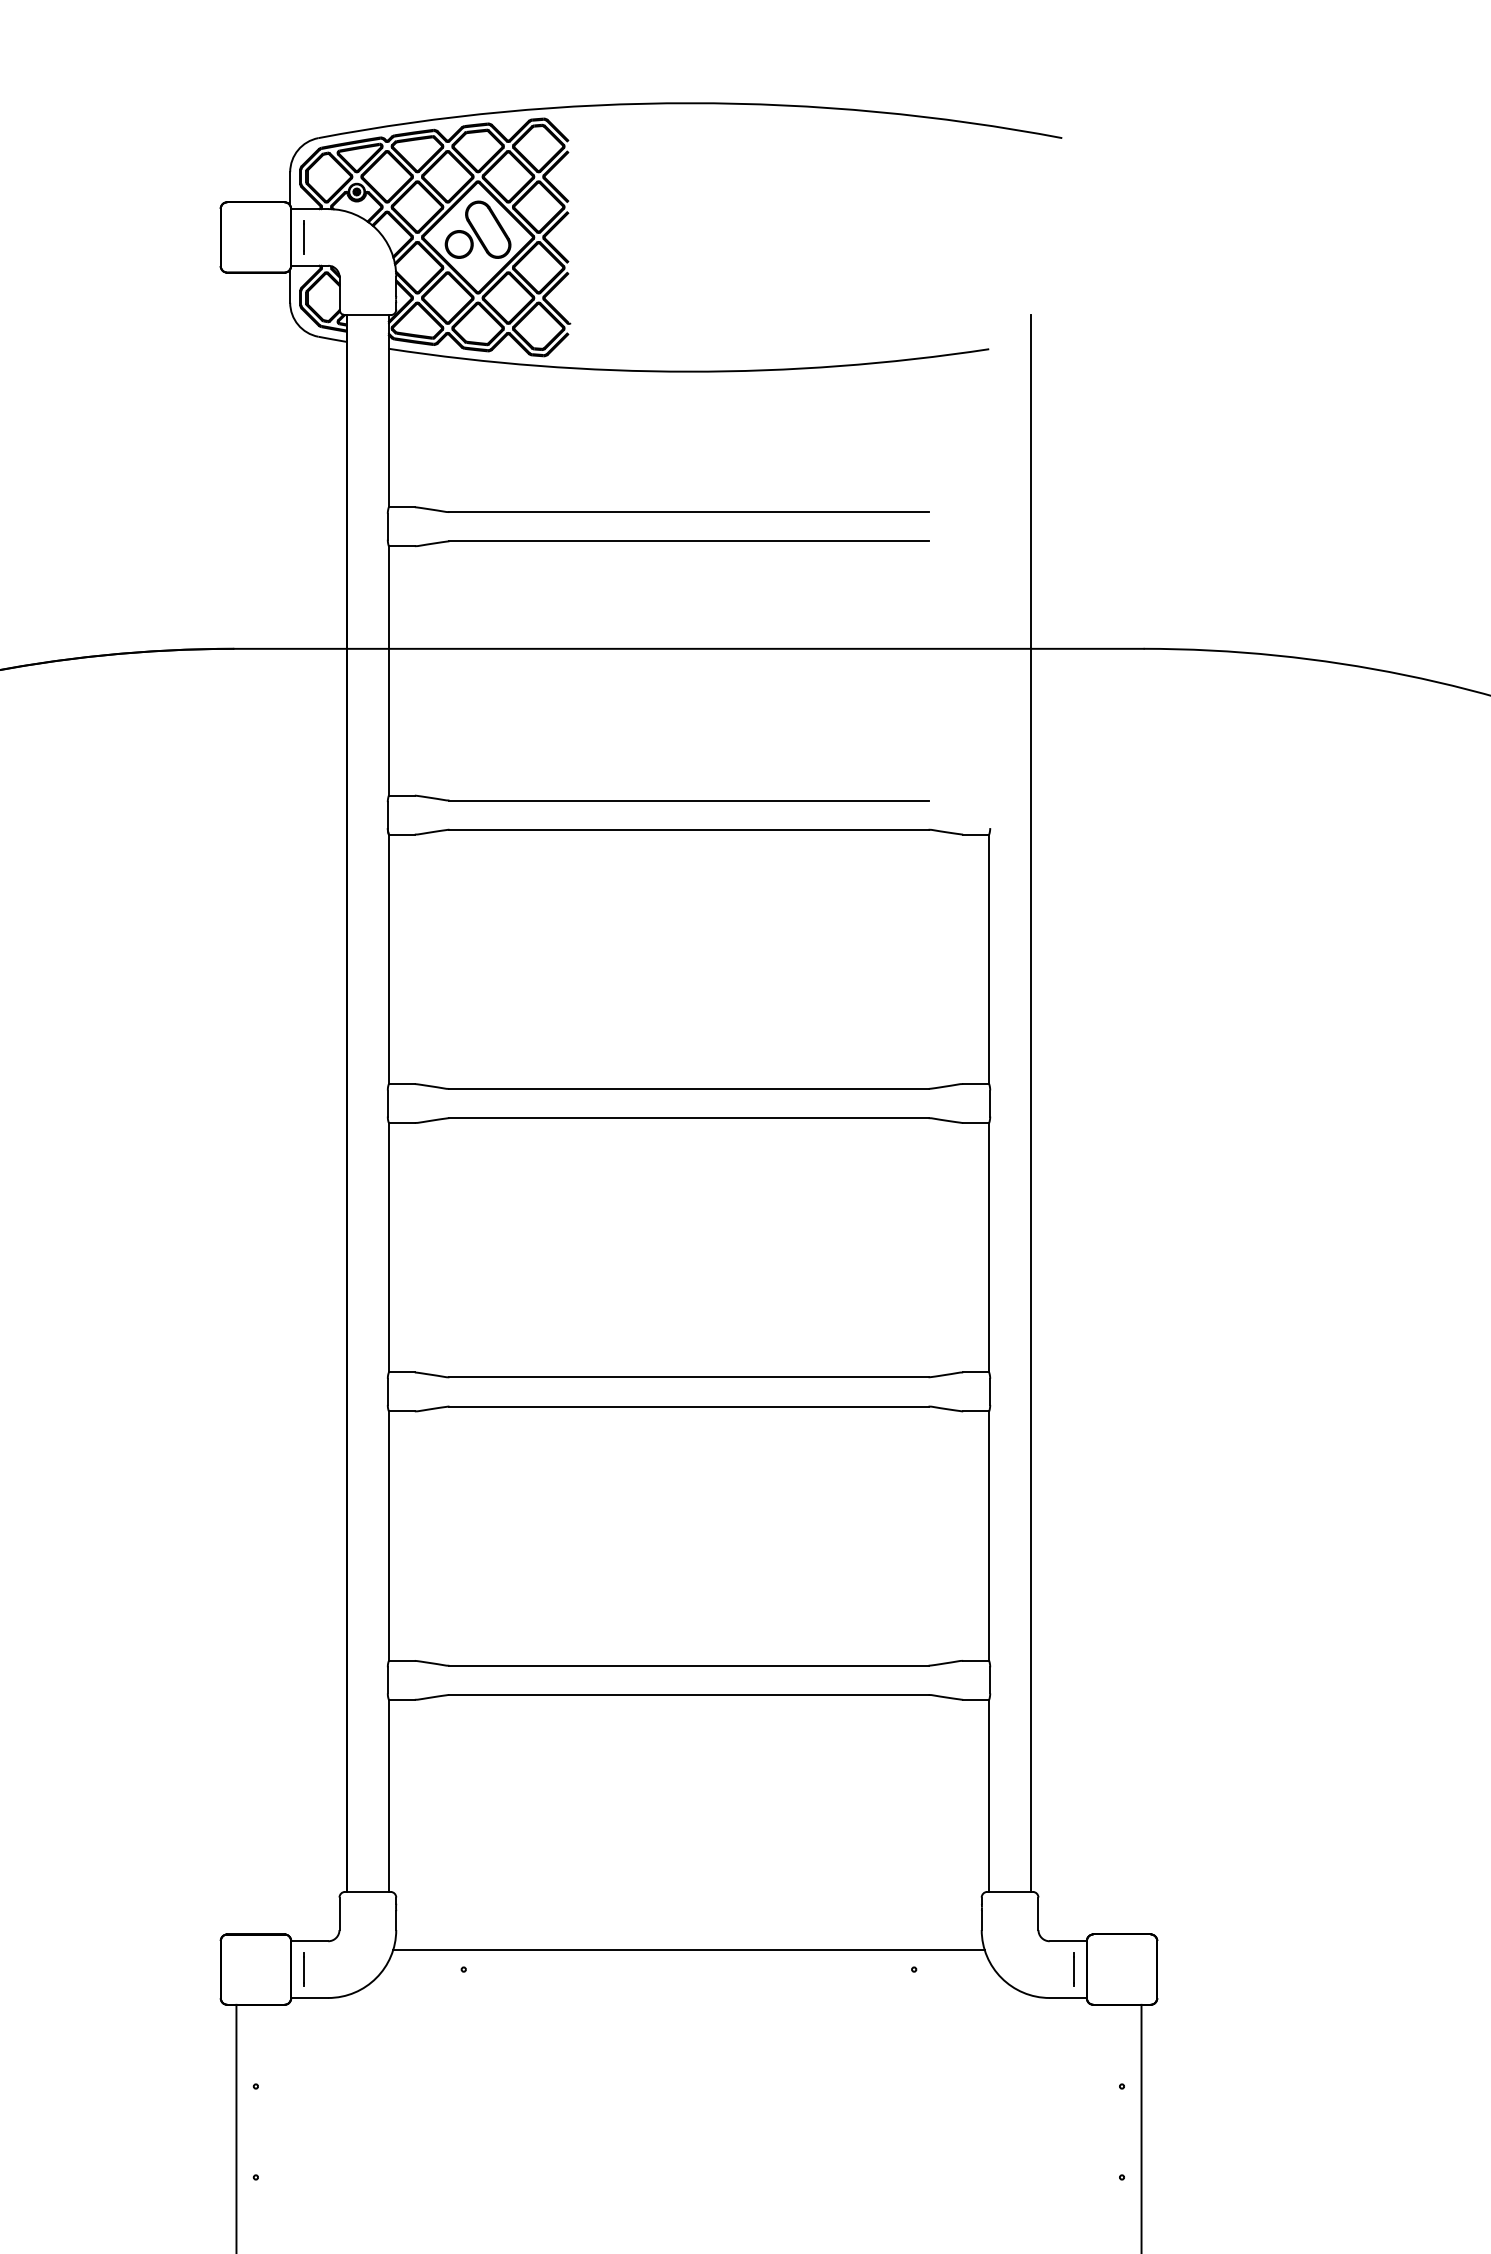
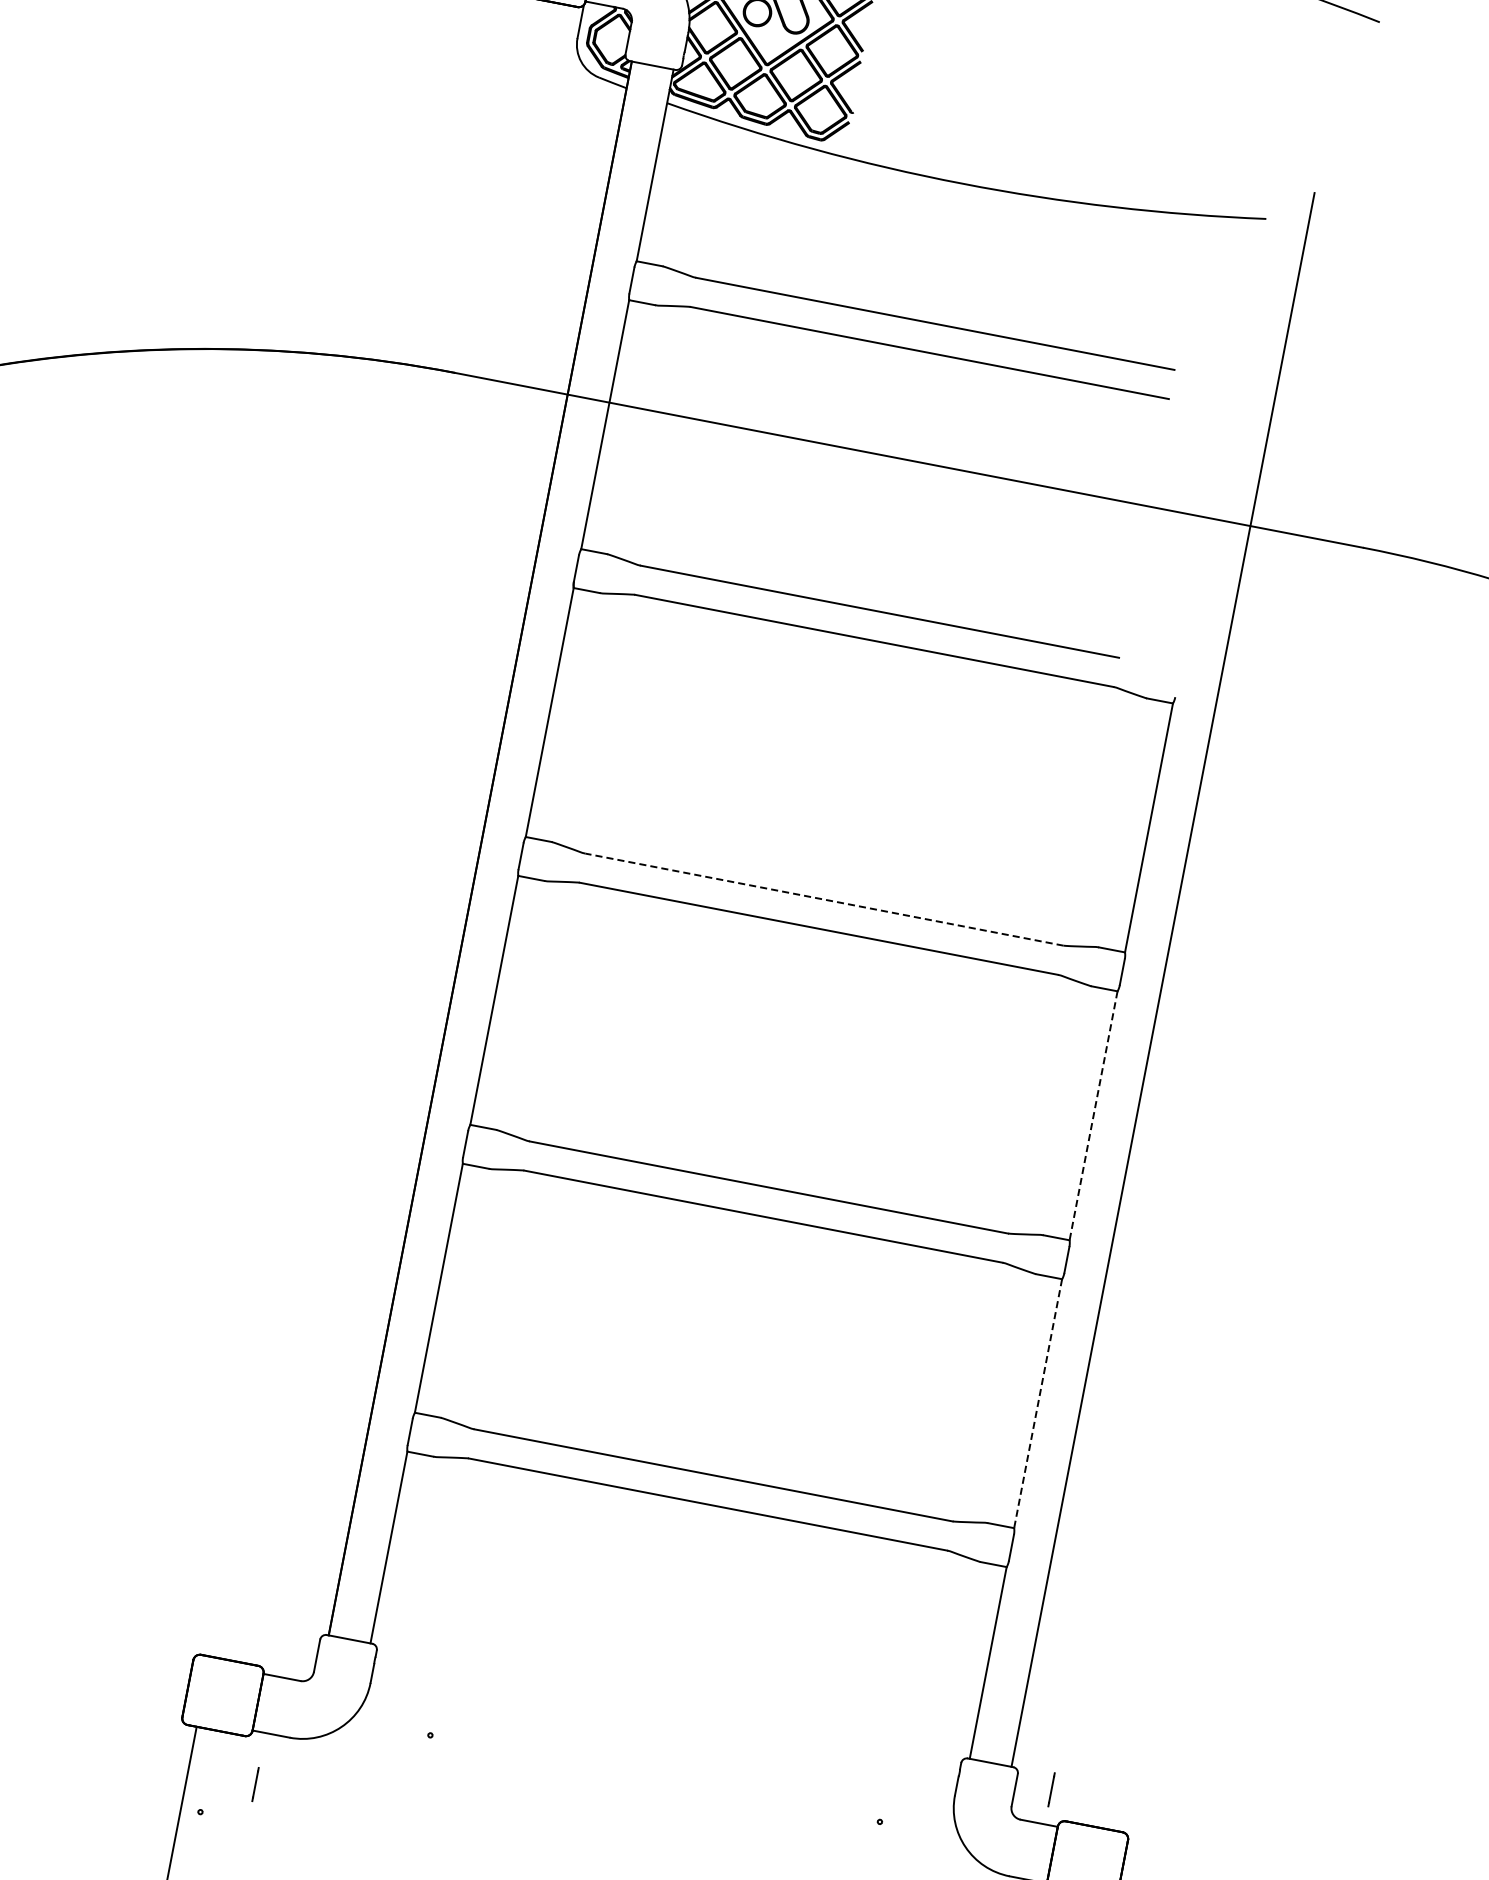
line: (688, 1088) -> (824, 899), solid -> dashed
line: (989, 1247) -> (1093, 1115), solid -> dashed
line: (989, 1536) -> (1038, 1404), solid -> dashed
line: (688, 1950) -> (658, 1759), removed
line: (303, 1969) -> (255, 1784), moved
line: (1073, 1969) -> (1051, 1789), moved

